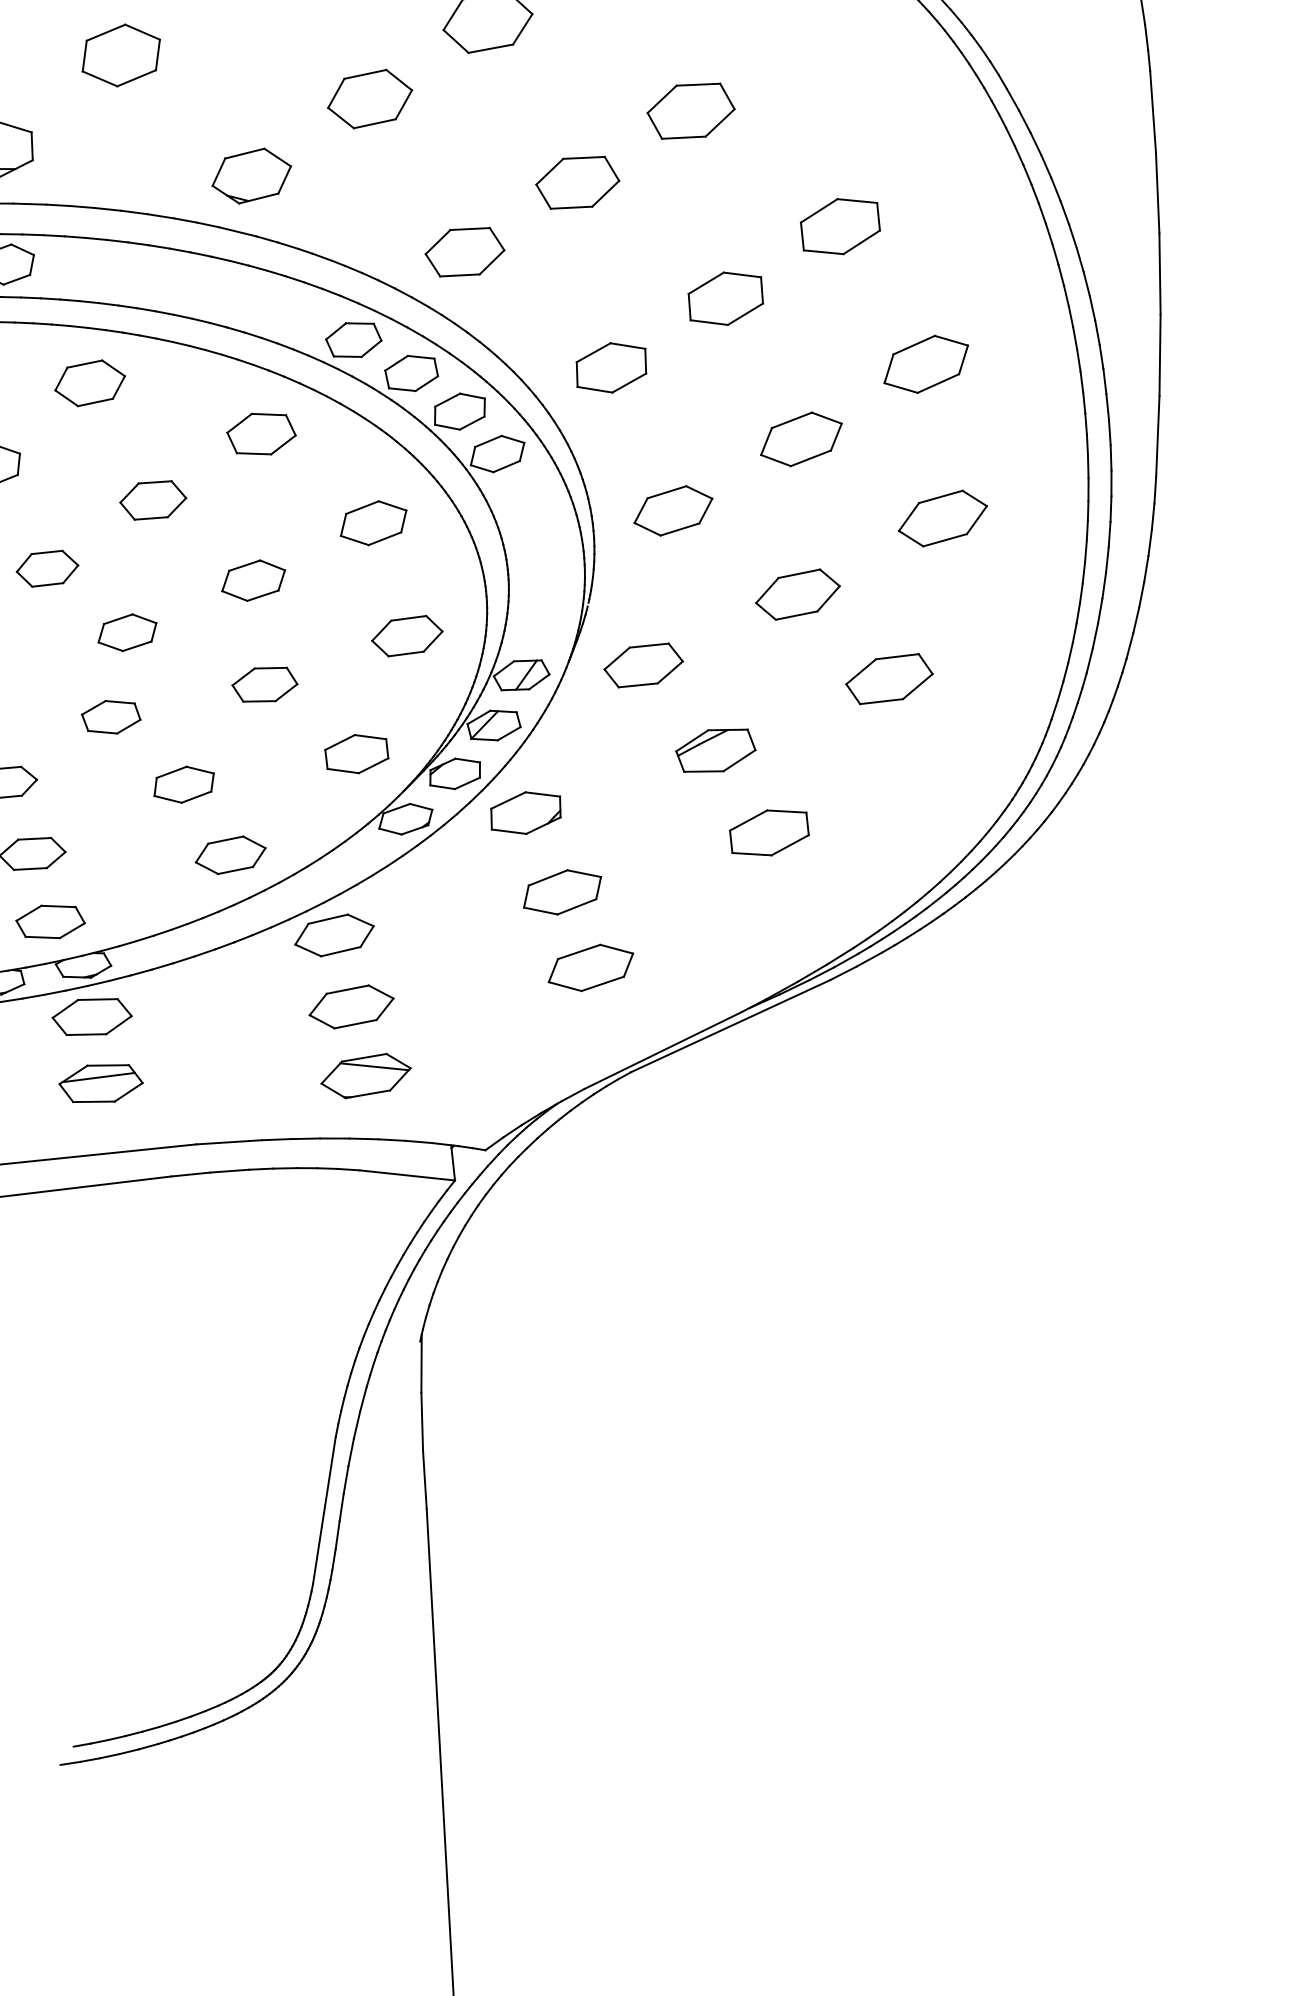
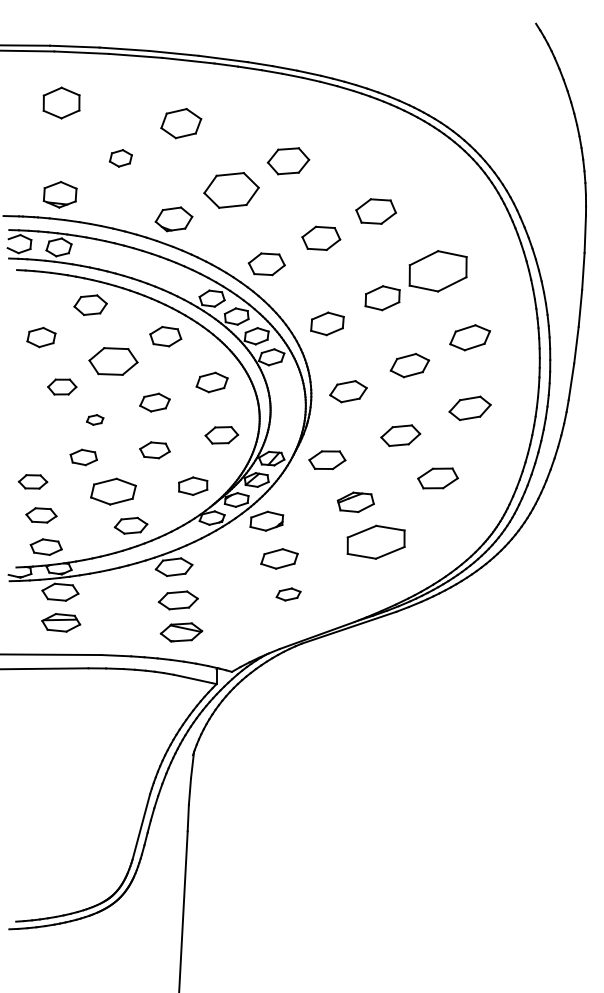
part: (120, 55) -> (120, 158), size x0.6
part: (367, 97) -> (230, 189), size x1.4
part: (839, 225) -> (437, 270), size x1.6
part: (153, 498) -> (113, 360), size x1.6
part: (125, 631) -> (94, 419), size x0.6
part: (184, 784) -> (113, 491), size x1.6
part: (767, 831) -> (375, 541), size x1.6
part: (590, 967) -> (288, 594), size x0.6

